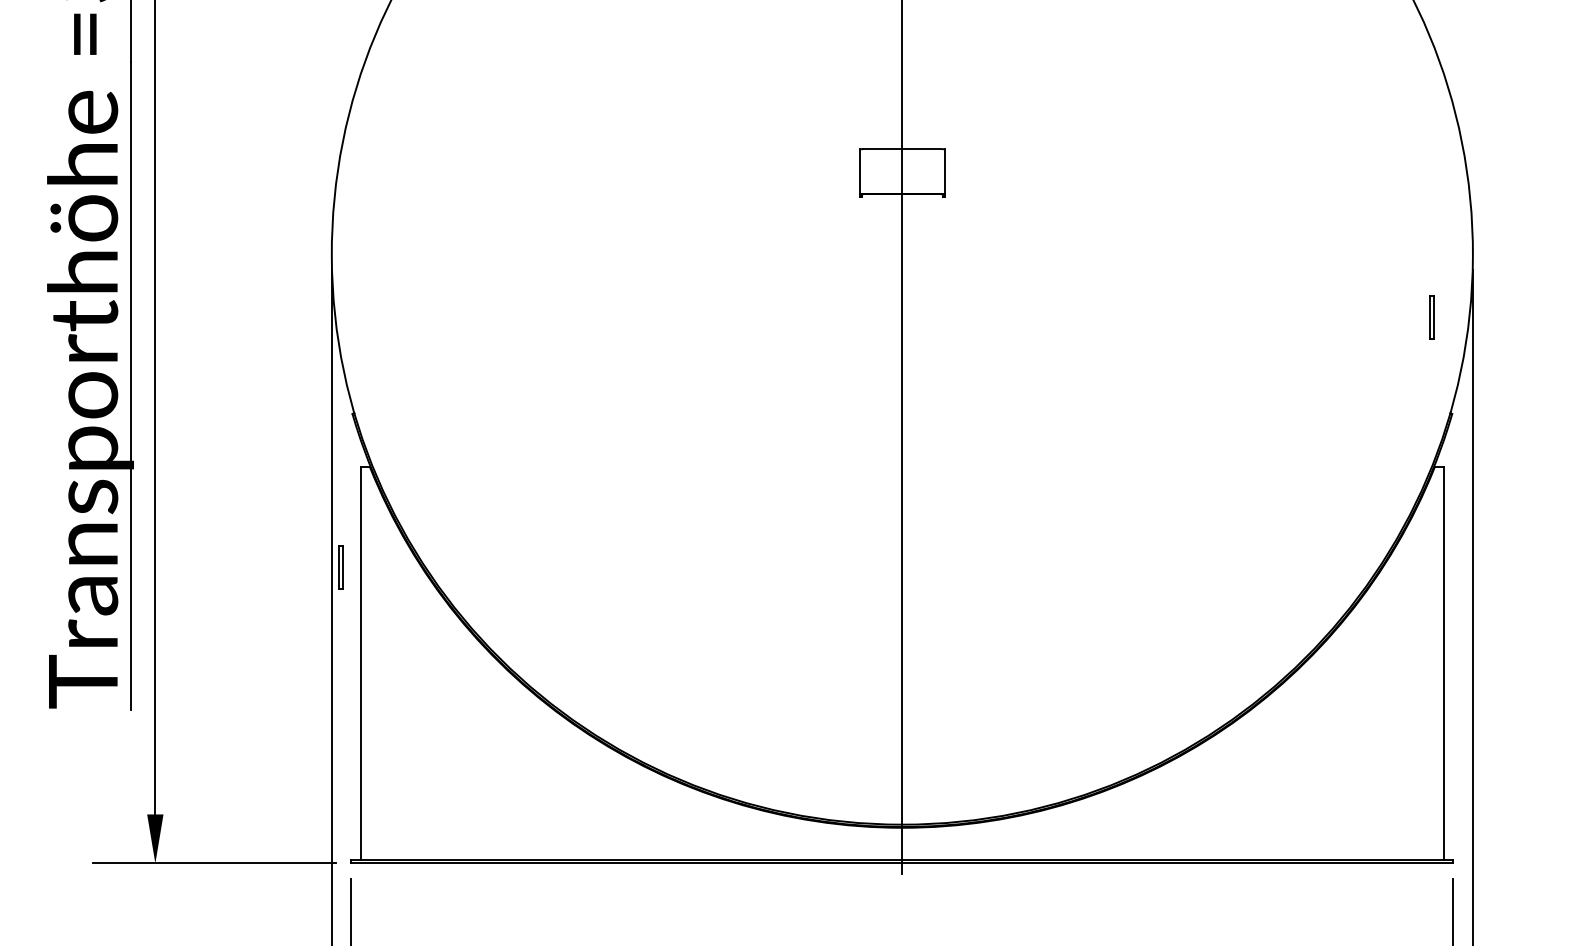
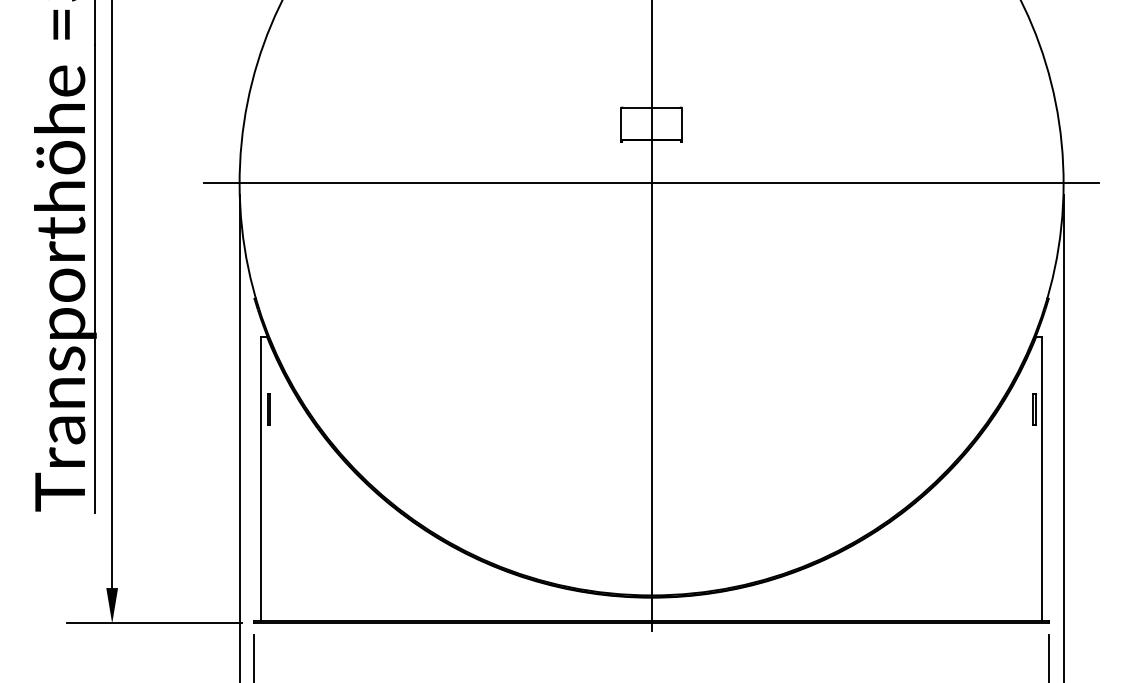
line: (901, 254) -> (650, 183), added
part: (1431, 317) -> (1033, 409), moved
part: (340, 567) -> (268, 409), moved

